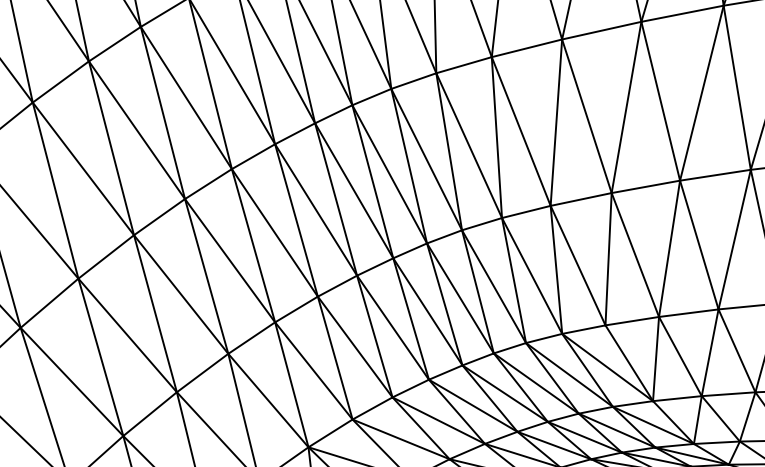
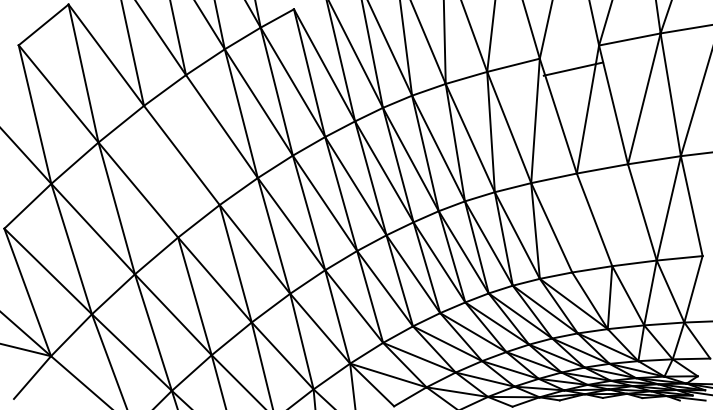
line: (601, 29) -> (573, 68), moved
line: (111, 148) -> (202, 140), removed
line: (56, 190) -> (161, 171), removed
line: (668, 249) -> (619, 215), removed
line: (608, 258) -> (574, 222), removed

